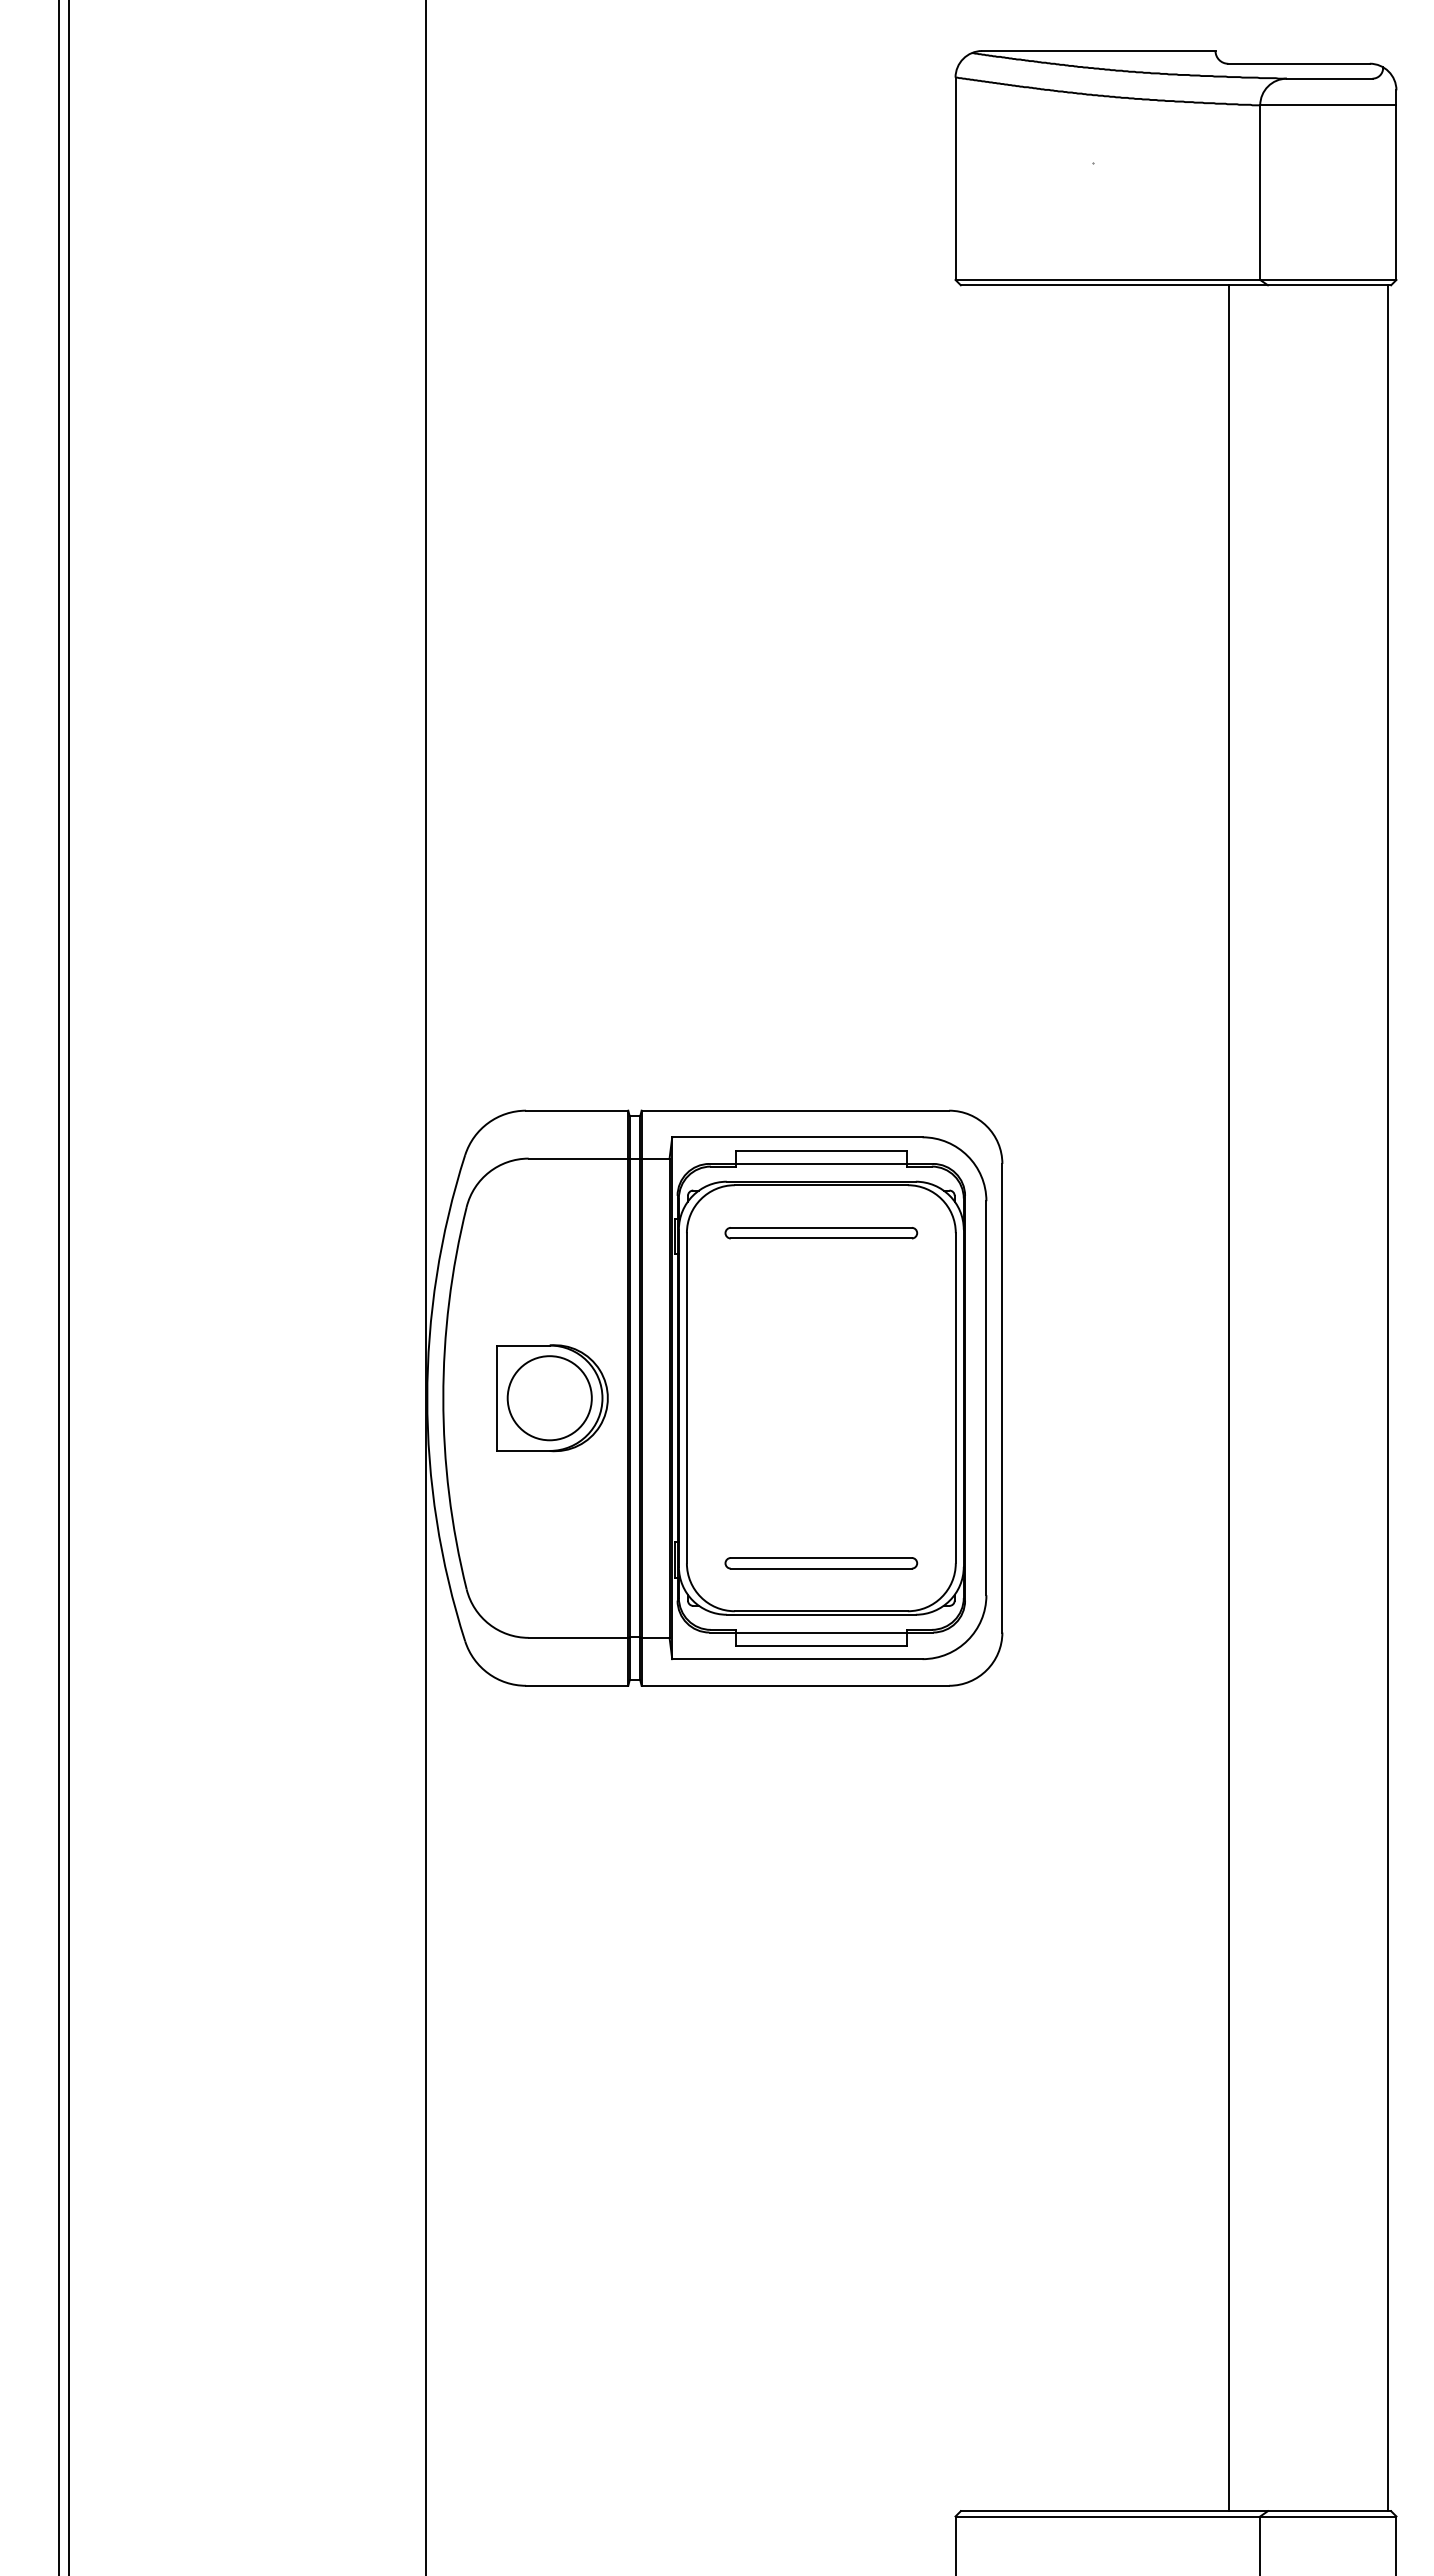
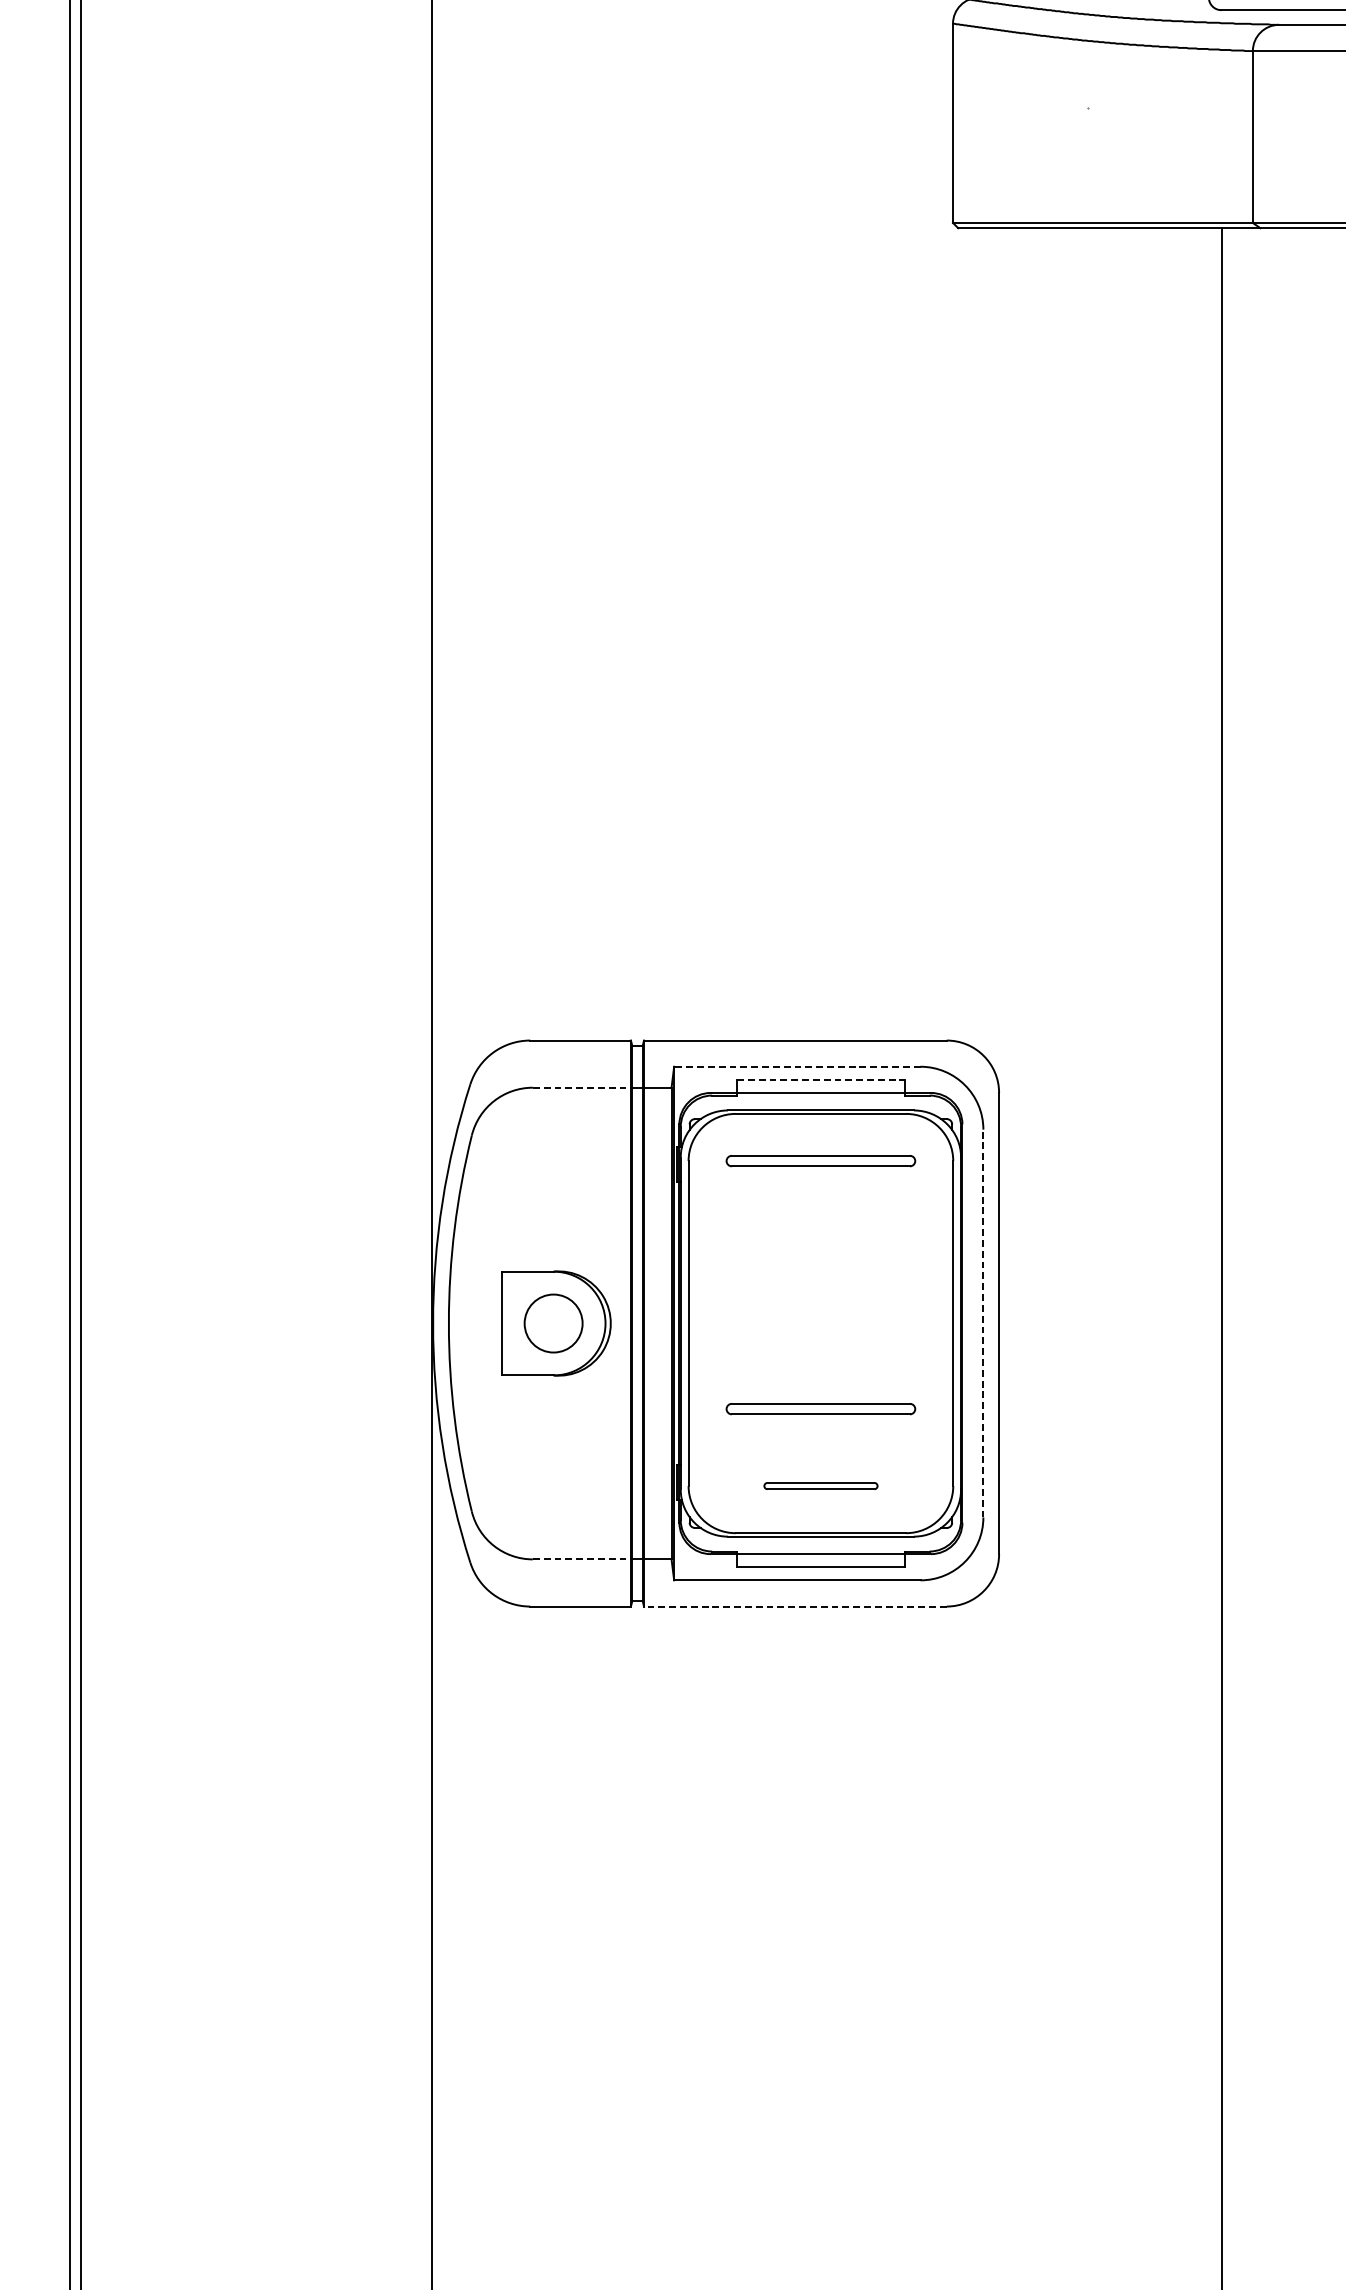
line: (796, 1137) -> (796, 1066), solid -> dashed
line: (821, 1150) -> (821, 1079), solid -> dashed
line: (579, 1158) -> (582, 1087), solid -> dashed
line: (986, 1397) -> (983, 1322), solid -> dashed
circle: (549, 1398) -> (553, 1323), size x0.7
part: (821, 1485) -> (821, 1409), added
part: (821, 1563) -> (821, 1486), size x0.6
line: (579, 1637) -> (582, 1559), solid -> dashed
line: (795, 1685) -> (795, 1606), solid -> dashed

